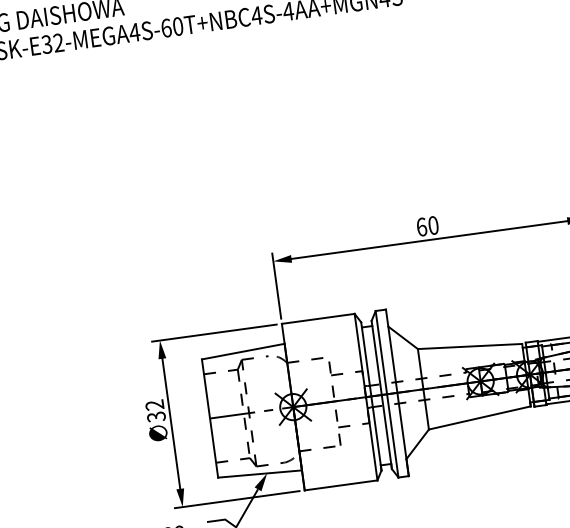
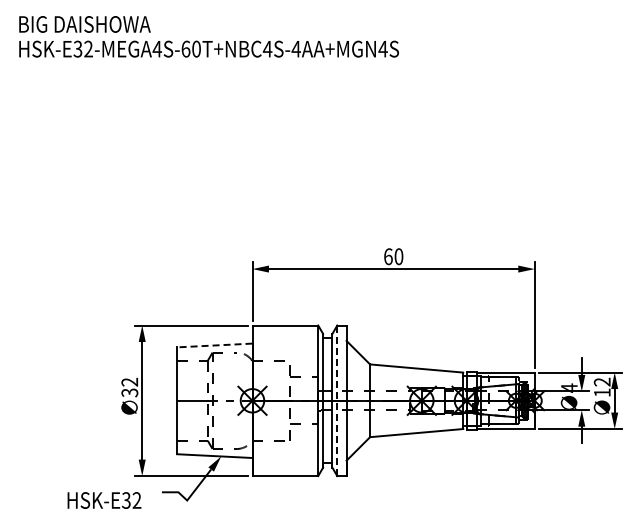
line: (242, 351) -> (214, 345), solid -> dashed
line: (387, 395) -> (337, 401), solid -> dashed

